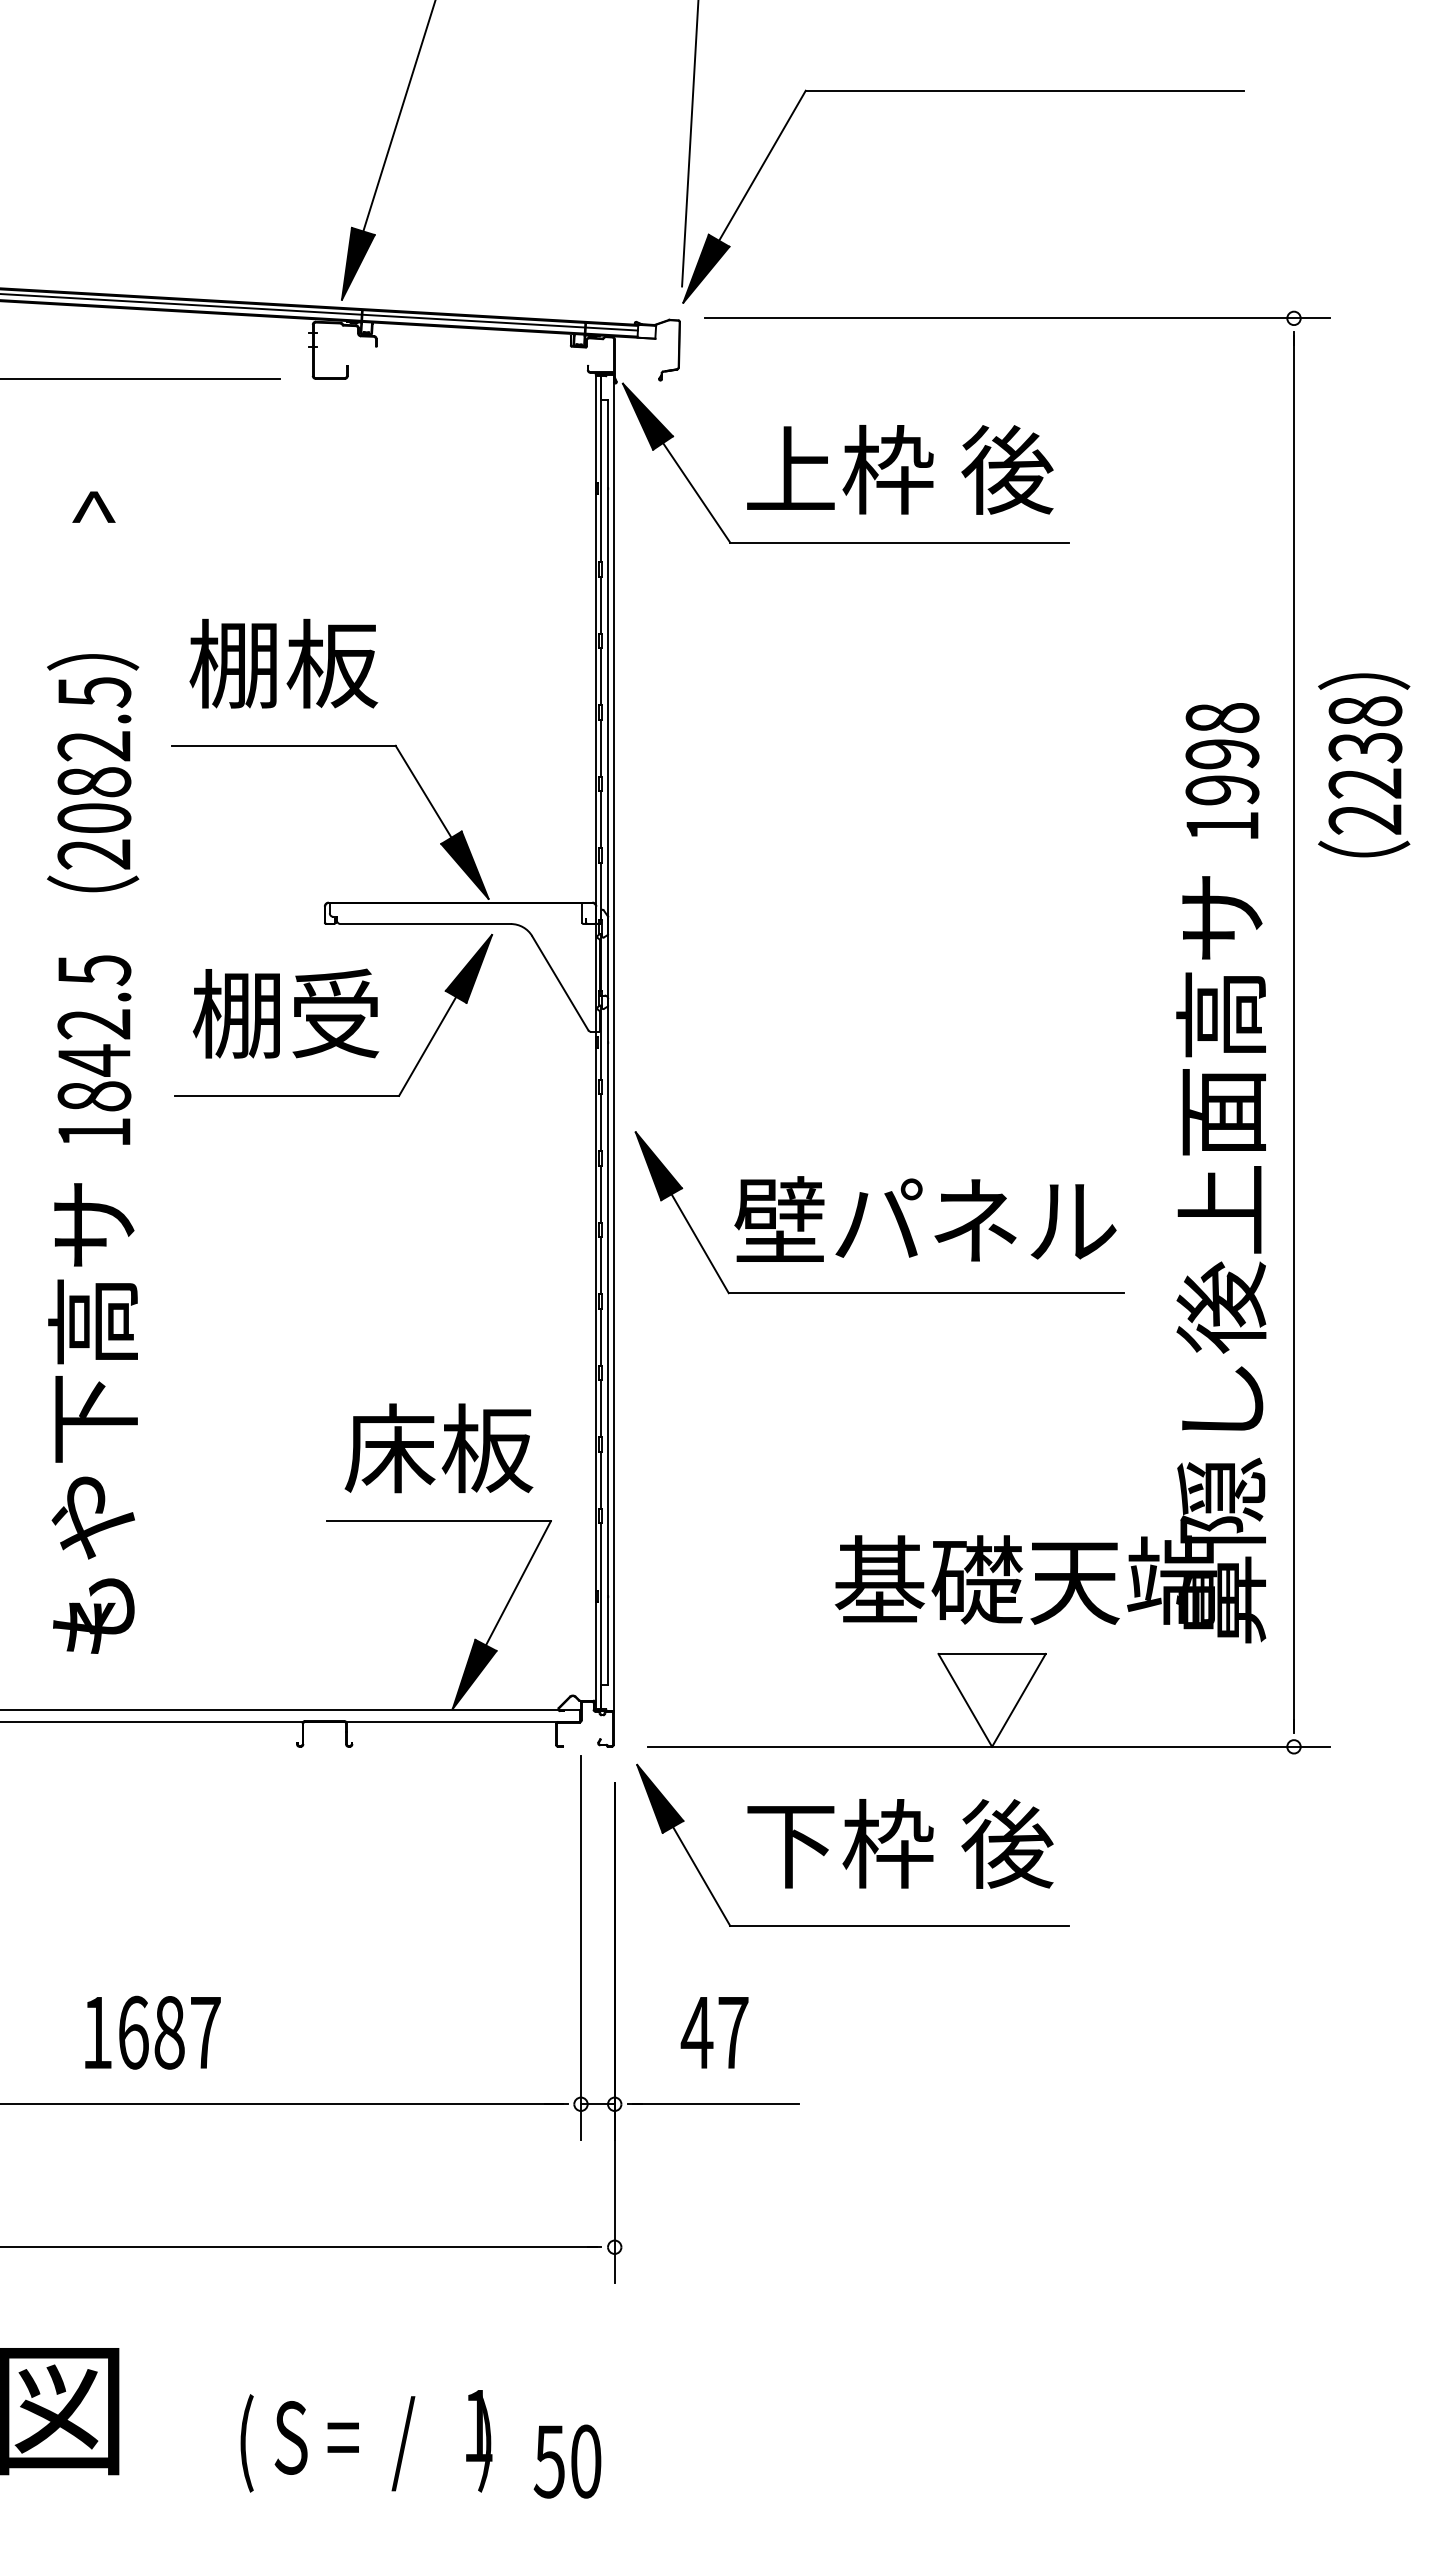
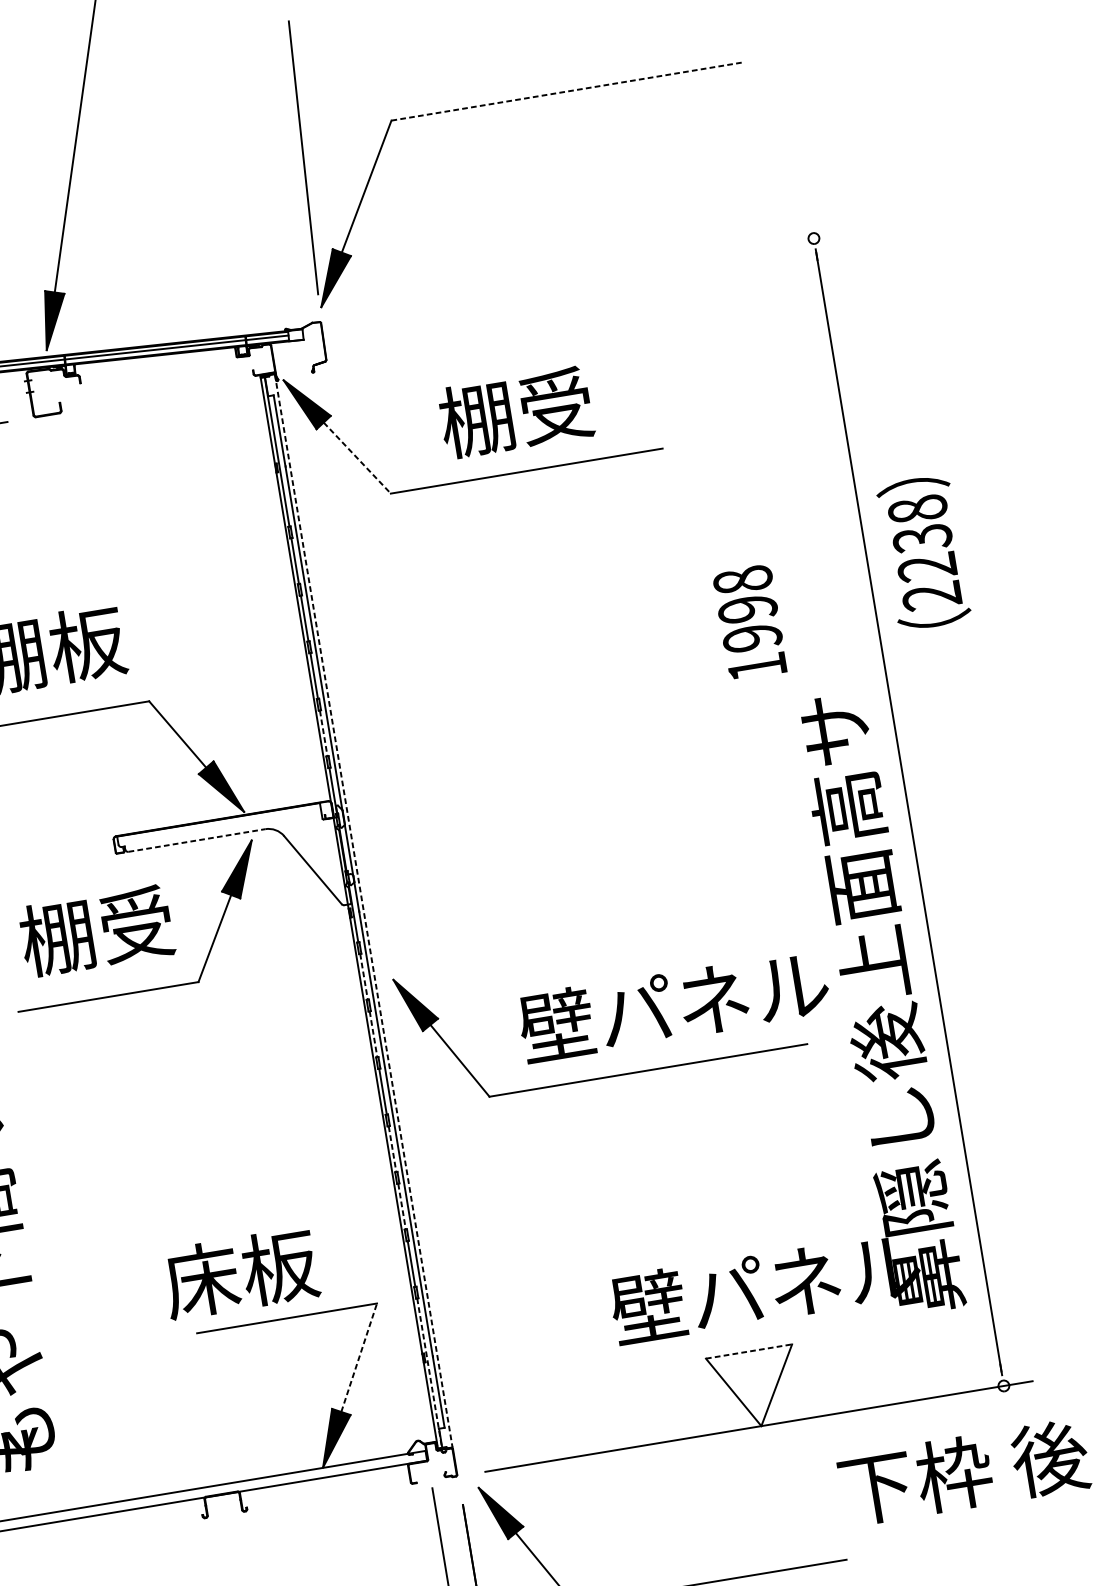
line: (1025, 90) -> (567, 91), solid -> dashed
line: (1017, 318) -> (591, 275), removed
text: (900, 469) -> (517, 412), 上枠 後 -> 棚受
line: (696, 493) -> (357, 458), solid -> dashed
text: (1364, 765) -> (924, 552), moved
text: (1222, 770) -> (749, 622), moved
line: (600, 820) -> (323, 734), solid -> dashed
line: (426, 924) -> (197, 840), solid -> dashed
line: (613, 1043) -> (363, 911), solid -> dashed
line: (600, 1122) -> (363, 976), solid -> dashed
line: (600, 1194) -> (373, 1034), solid -> dashed
text: (925, 1218) -> (673, 1004), moved
line: (600, 1337) -> (392, 1149), solid -> dashed
line: (600, 1409) -> (401, 1207), solid -> dashed
text: (438, 1448) -> (240, 1273), moved
text: (1024, 1579) -> (765, 1287), 基礎天端 -> 壁パネル
line: (518, 1582) -> (359, 1357), solid -> dashed
line: (600, 1616) -> (429, 1373), solid -> dashed
line: (992, 1653) -> (749, 1351), solid -> dashed
text: (900, 1843) -> (964, 1472), moved

